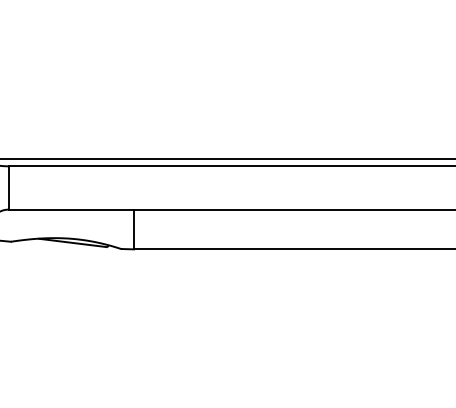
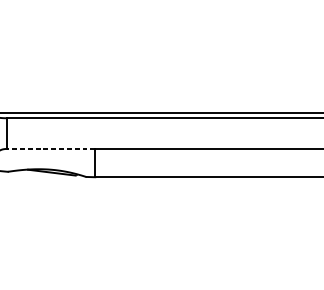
line: (71, 209) -> (50, 148), solid -> dashed

